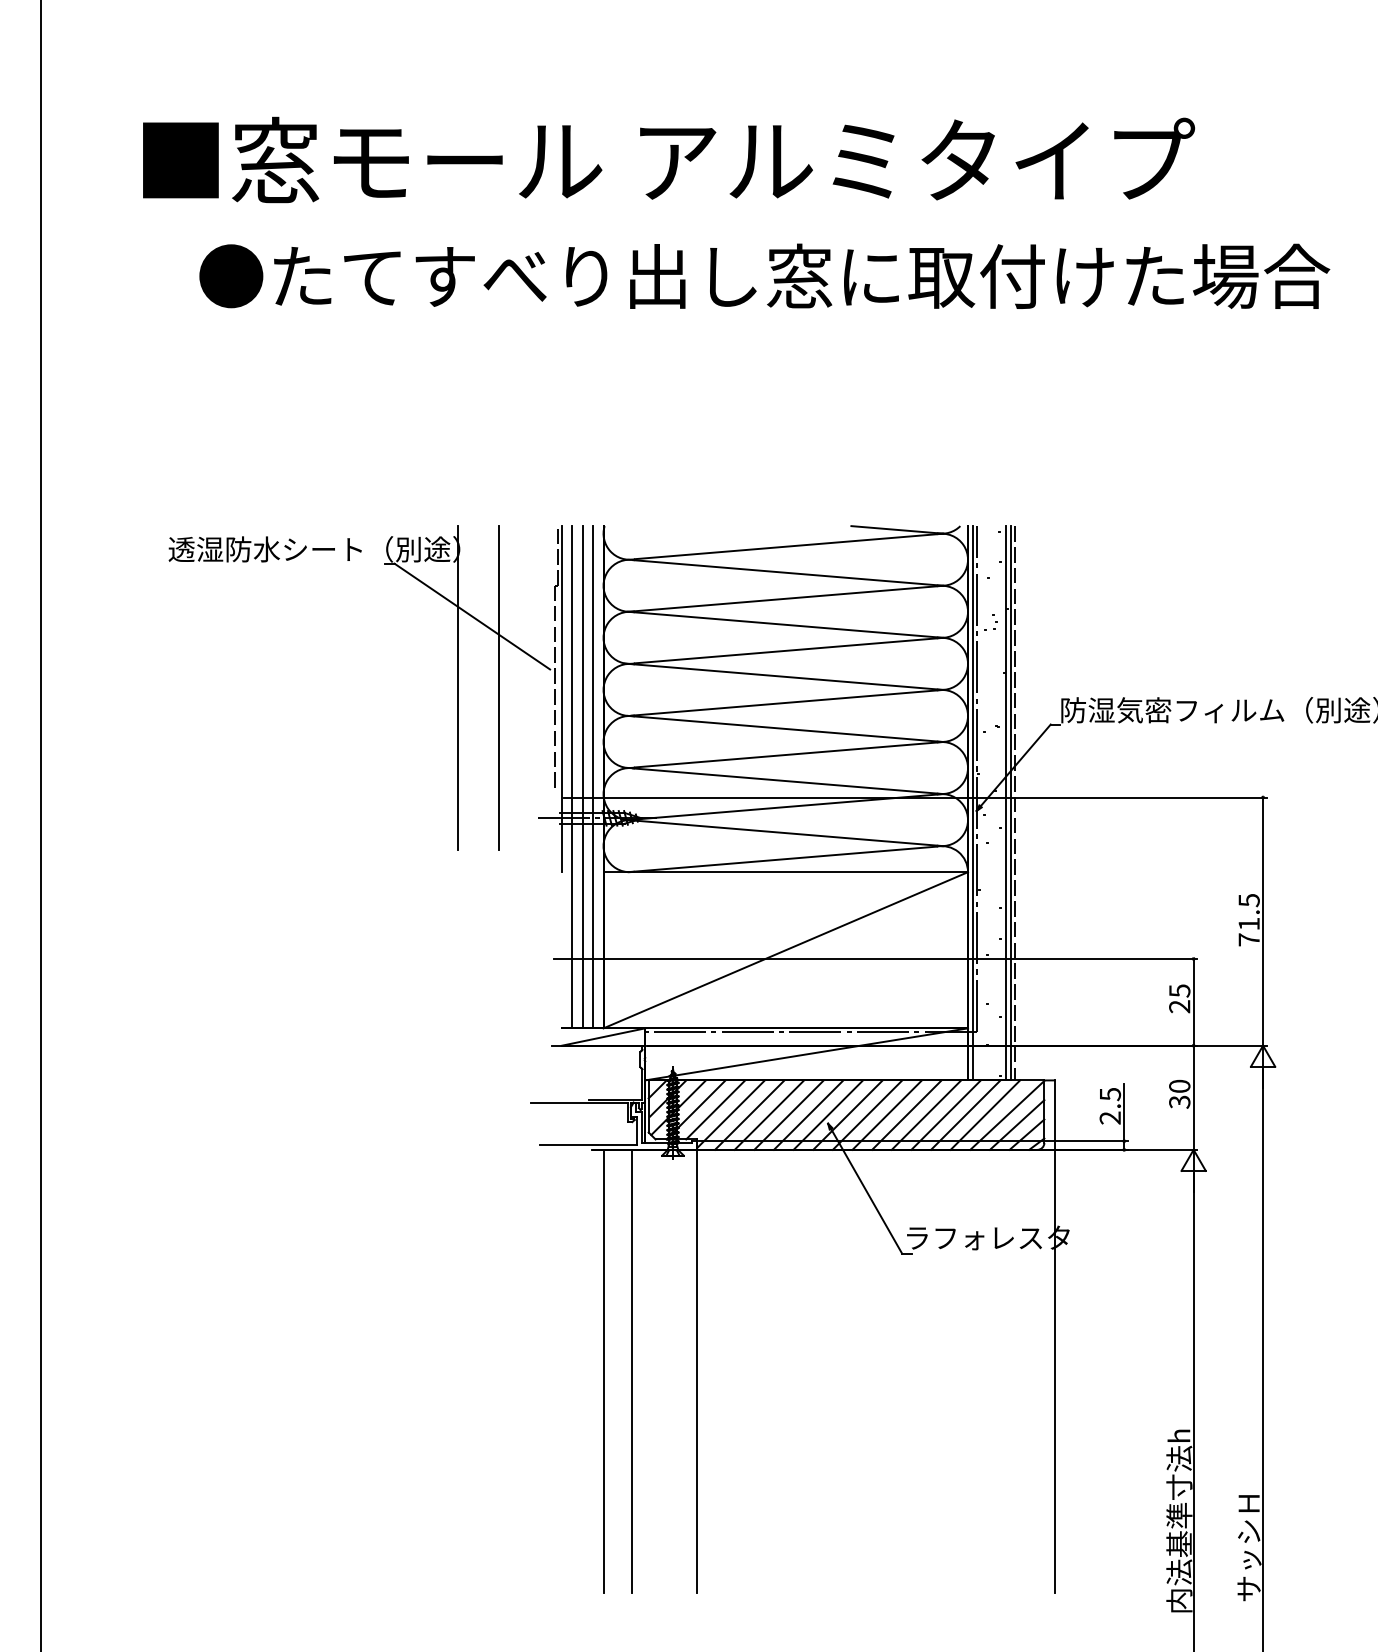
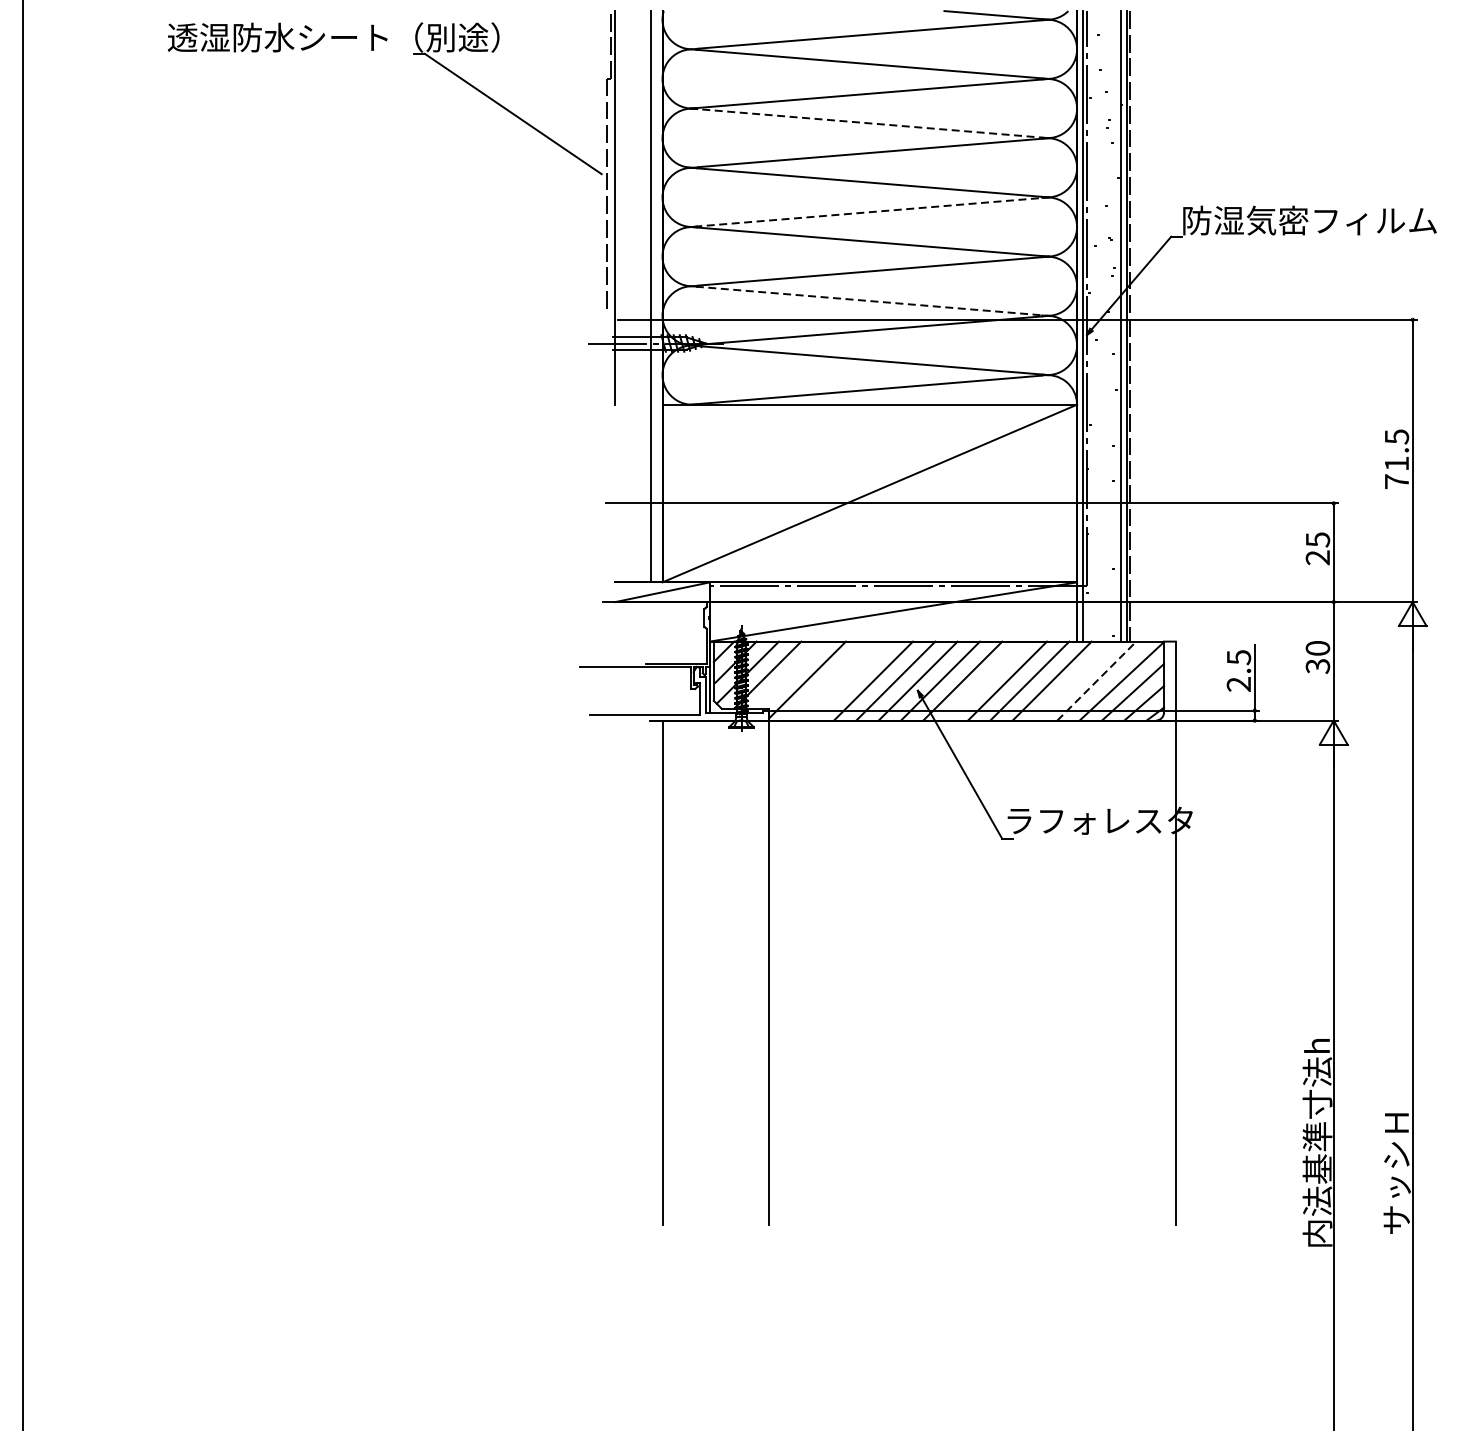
line: (785, 624) -> (869, 122), solid -> dashed
line: (457, 687) -> (496, 194), removed
line: (499, 687) -> (544, 194), removed
line: (787, 702) -> (871, 211), solid -> dashed
line: (572, 777) -> (627, 297), removed
line: (582, 777) -> (638, 297), removed
line: (788, 781) -> (872, 301), solid -> dashed
line: (715, 1109) -> (789, 674), removed
line: (749, 1114) -> (828, 680), removed
line: (769, 1114) -> (851, 680), removed
line: (886, 1114) -> (984, 680), removed
line: (965, 1114) -> (1074, 680), removed
line: (985, 1114) -> (1096, 680), solid -> dashed
line: (632, 1371) -> (695, 972), removed

